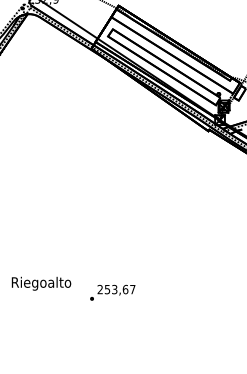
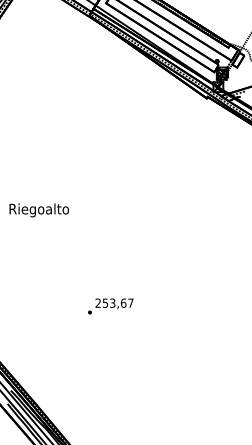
text: (40, 283) -> (38, 210), moved
text: (112, 292) -> (110, 306), moved

